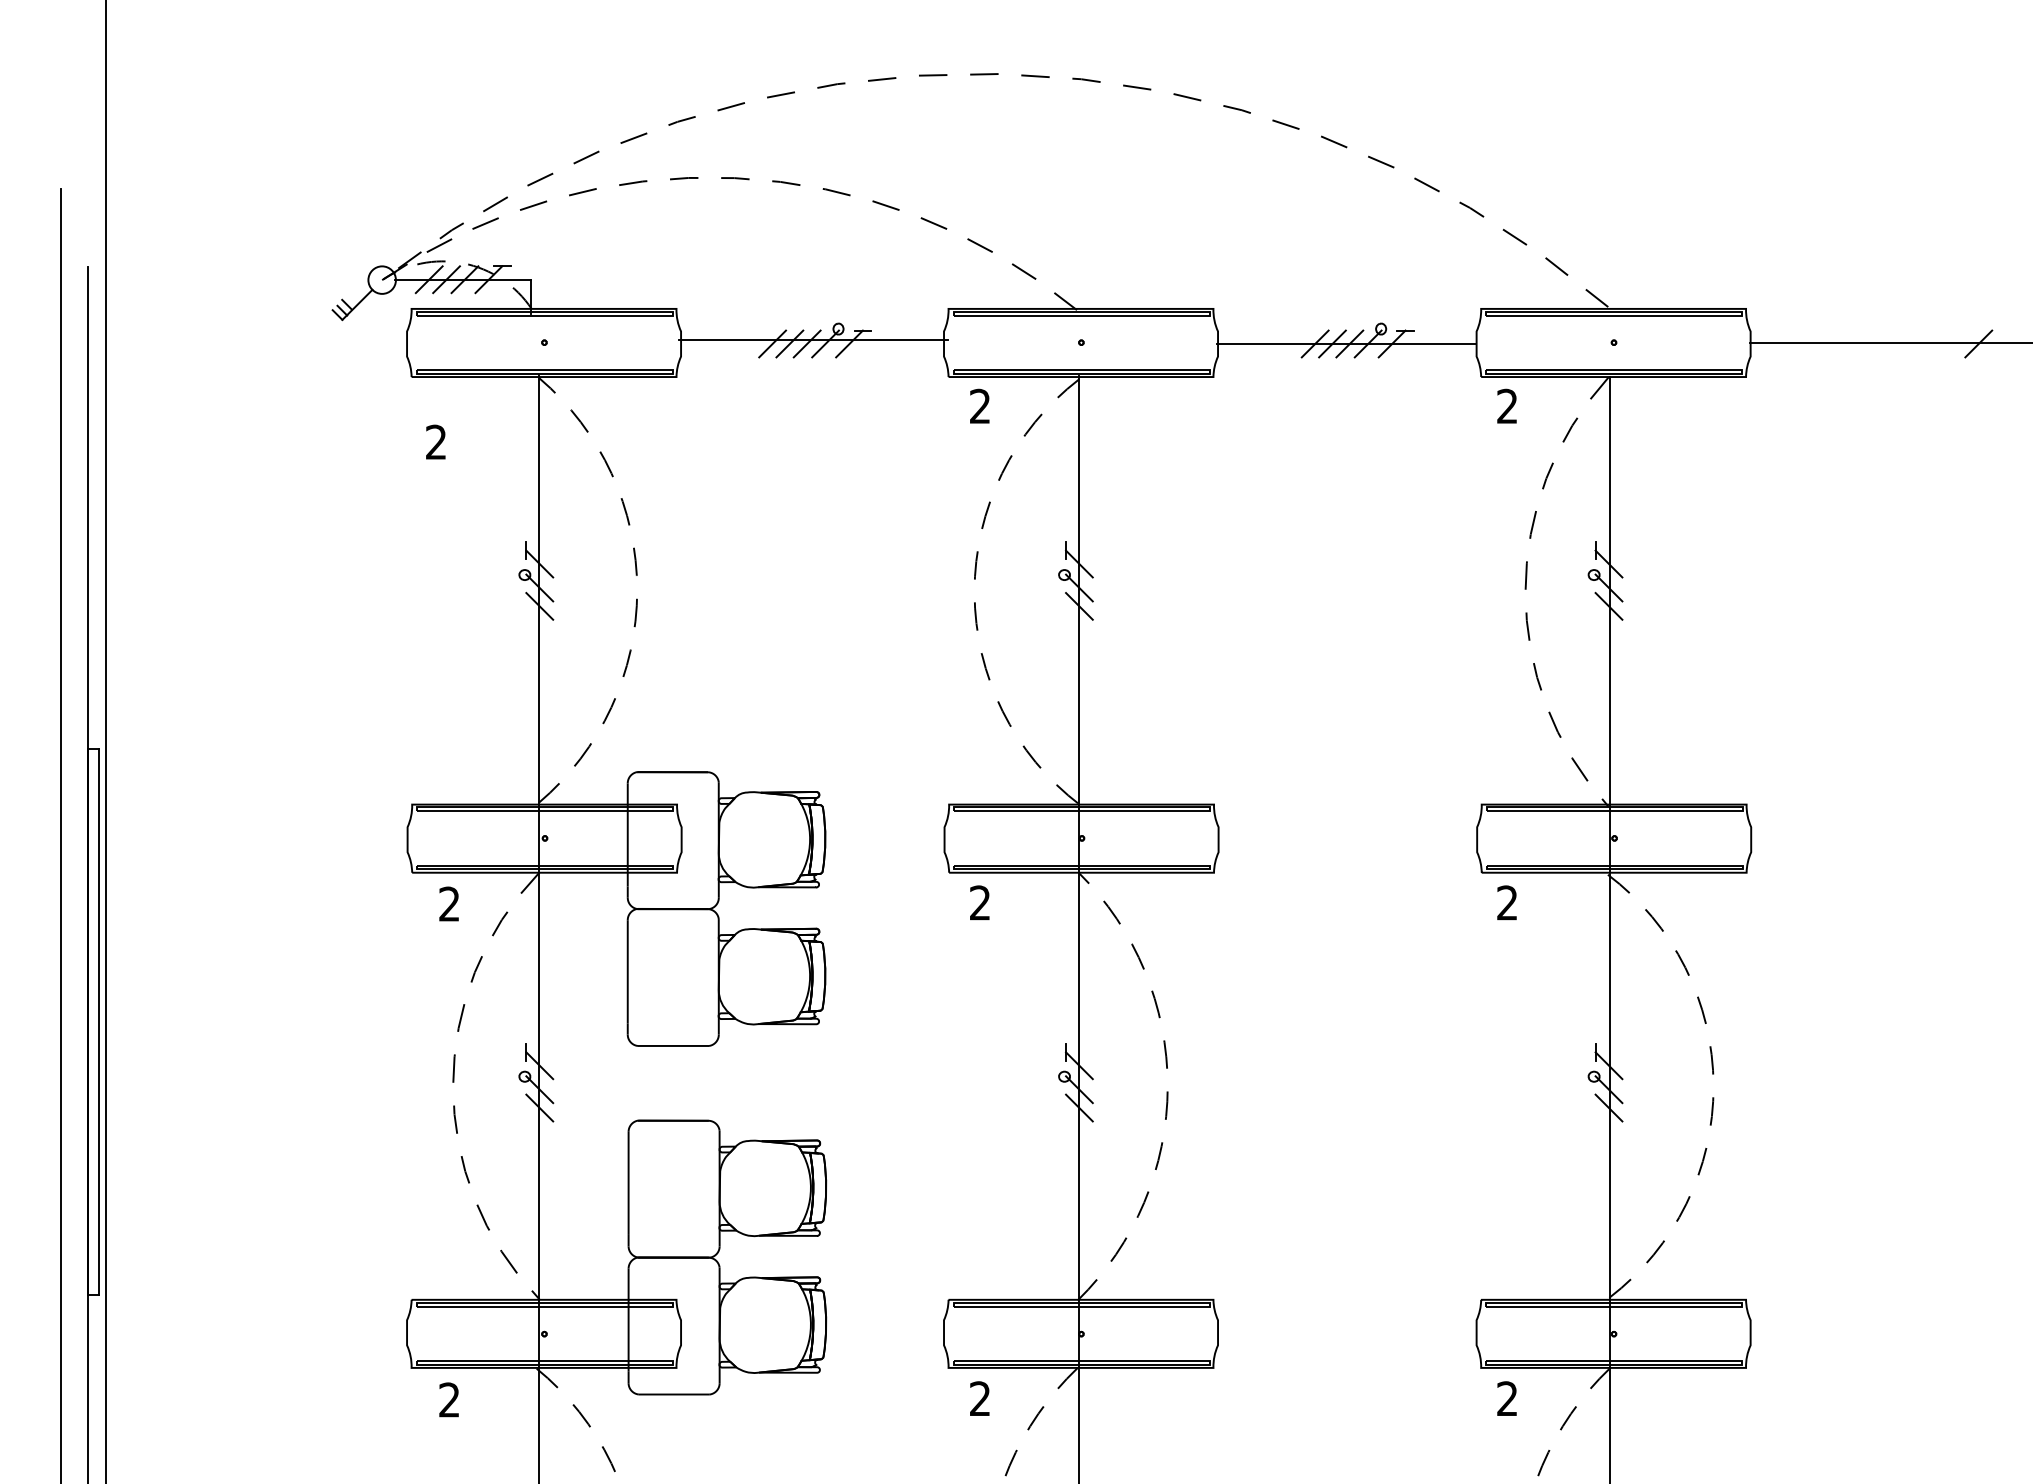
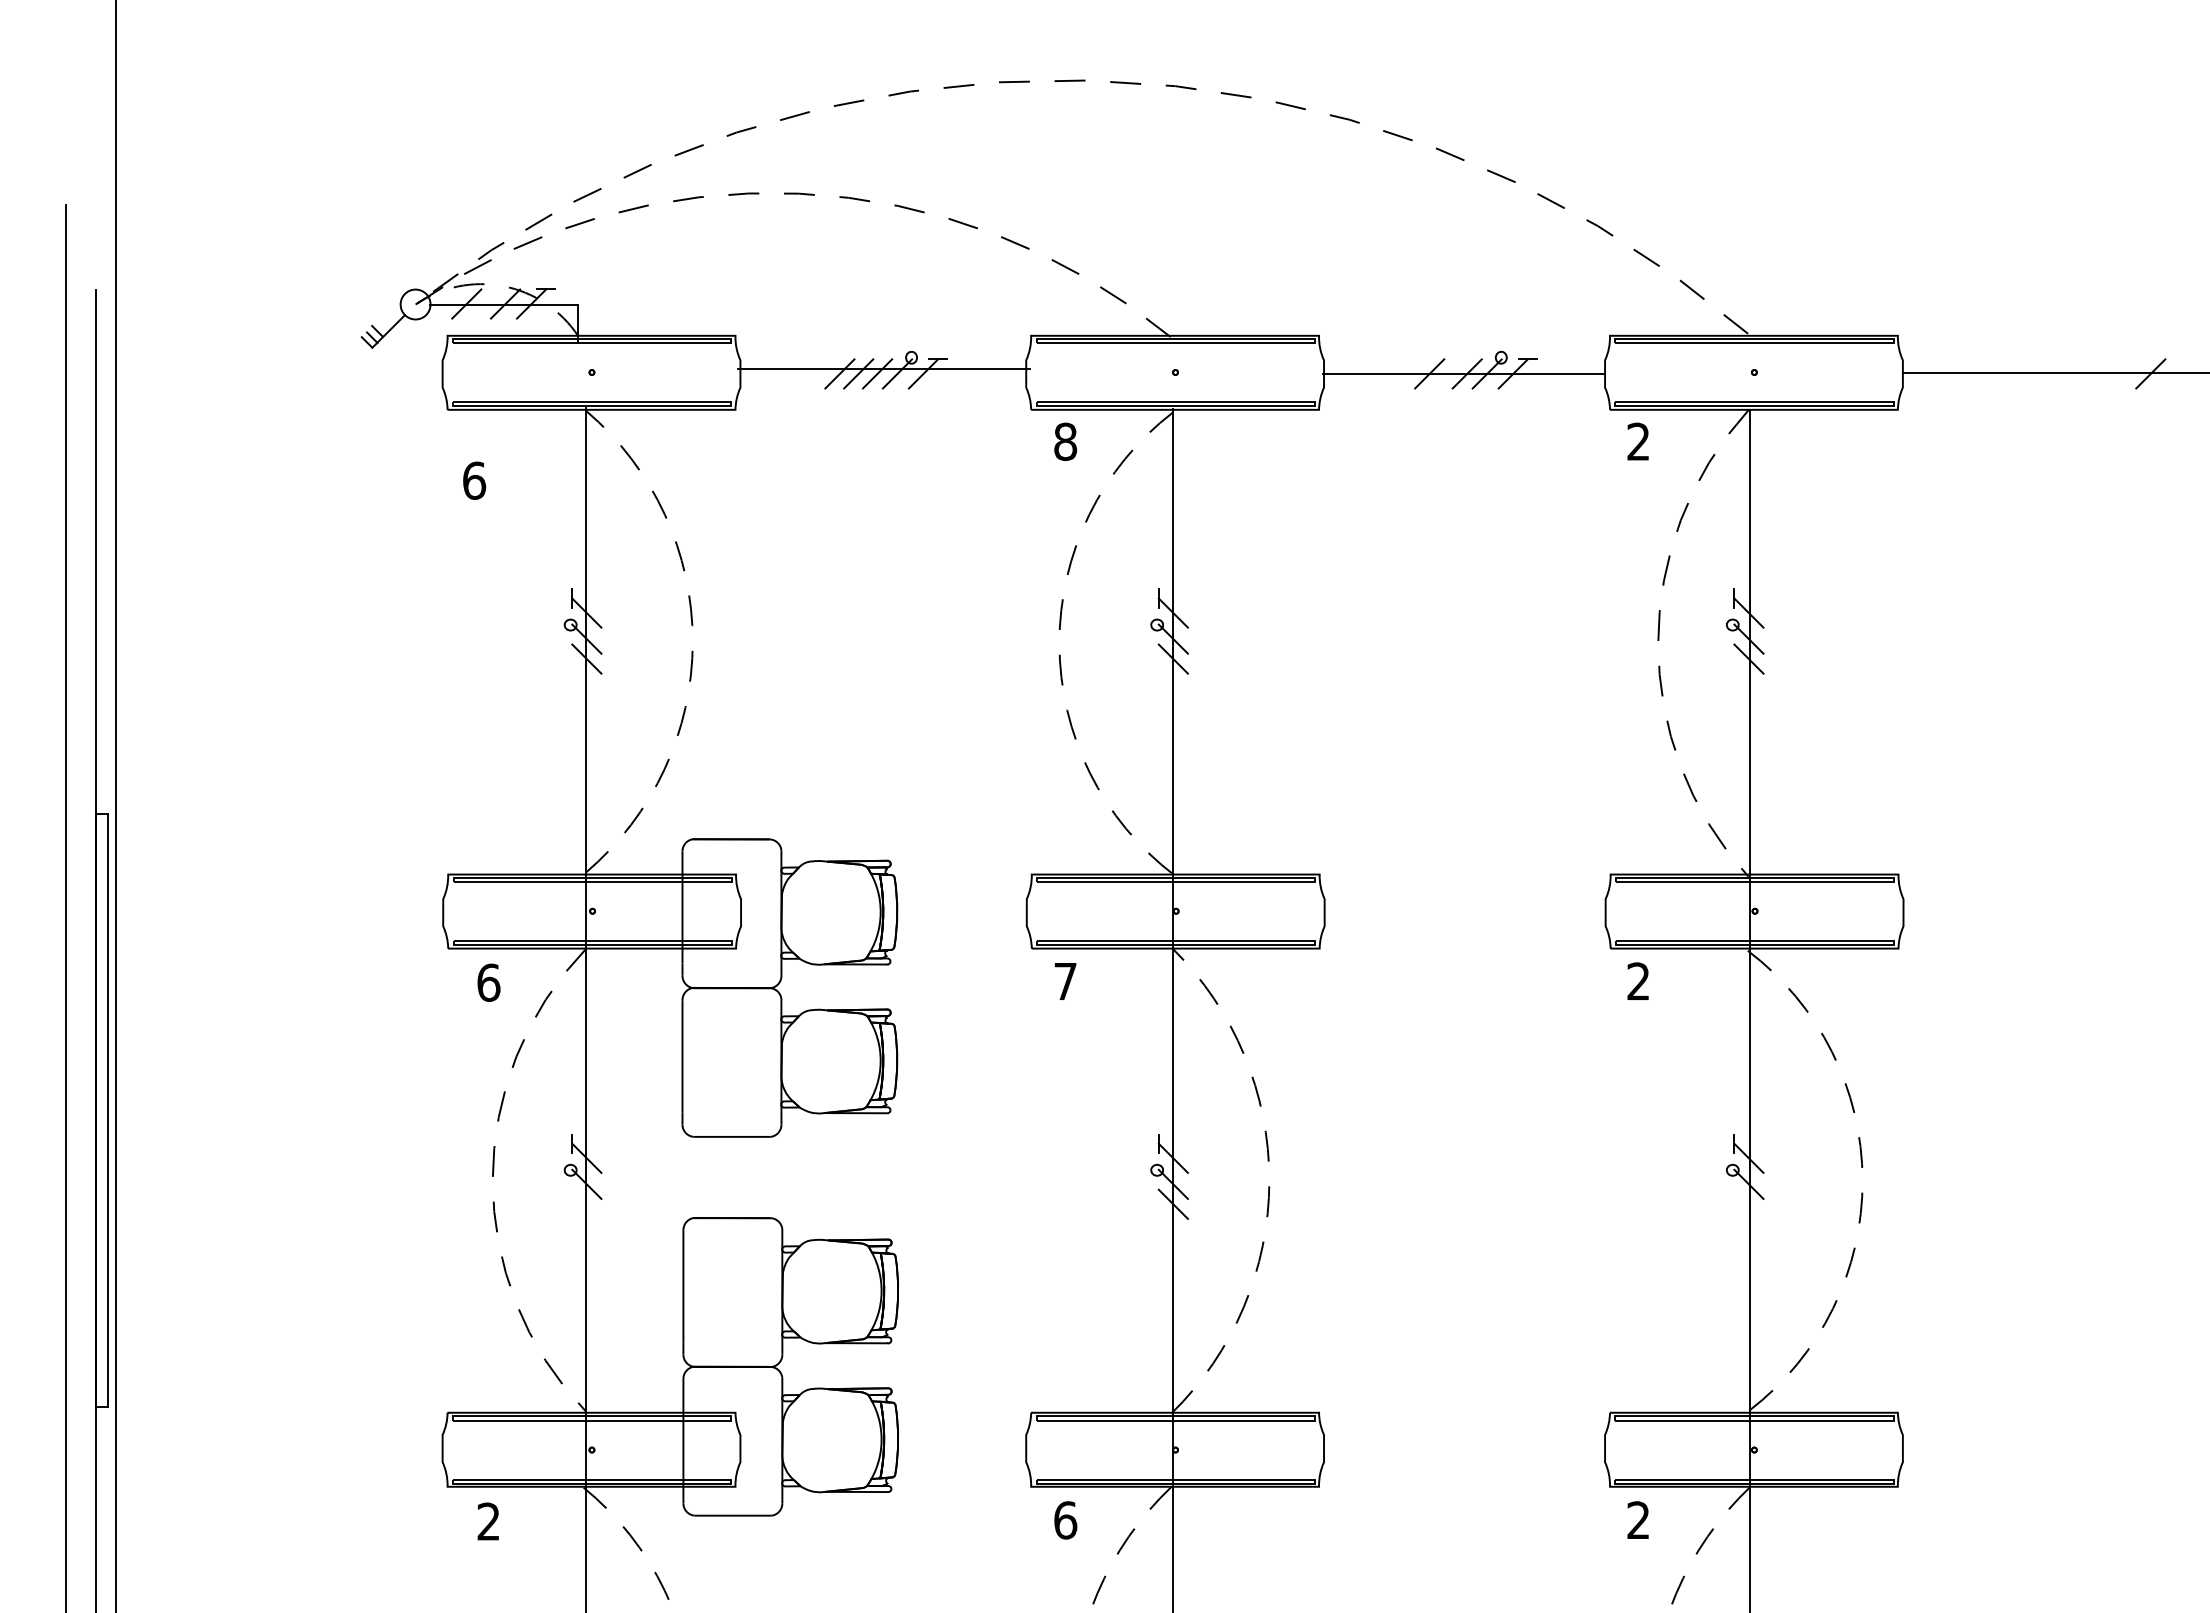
line: (446, 279) -> (485, 303), removed
line: (1331, 343) -> (1447, 373), removed
text: (980, 406) -> (1065, 441), 2 -> 8
text: (436, 442) -> (474, 480), 2 -> 6
text: (980, 902) -> (1065, 980), 2 -> 7
text: (449, 903) -> (488, 982), 2 -> 6
line: (539, 1107) -> (586, 1203), removed
line: (1608, 1107) -> (1748, 1203), removed
text: (980, 1398) -> (1065, 1520), 2 -> 6

